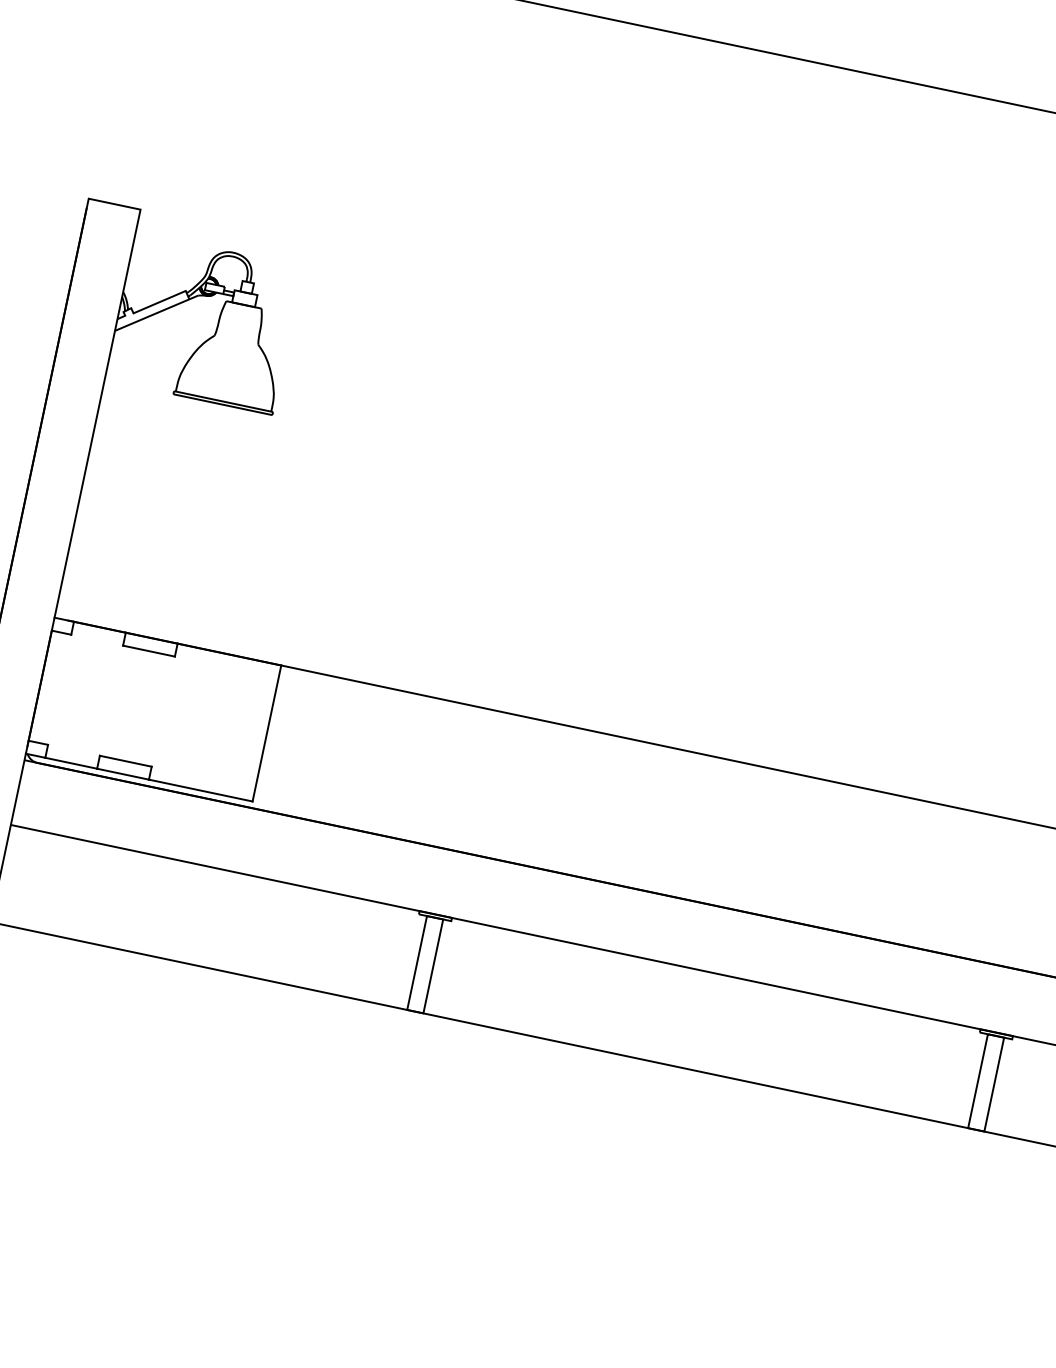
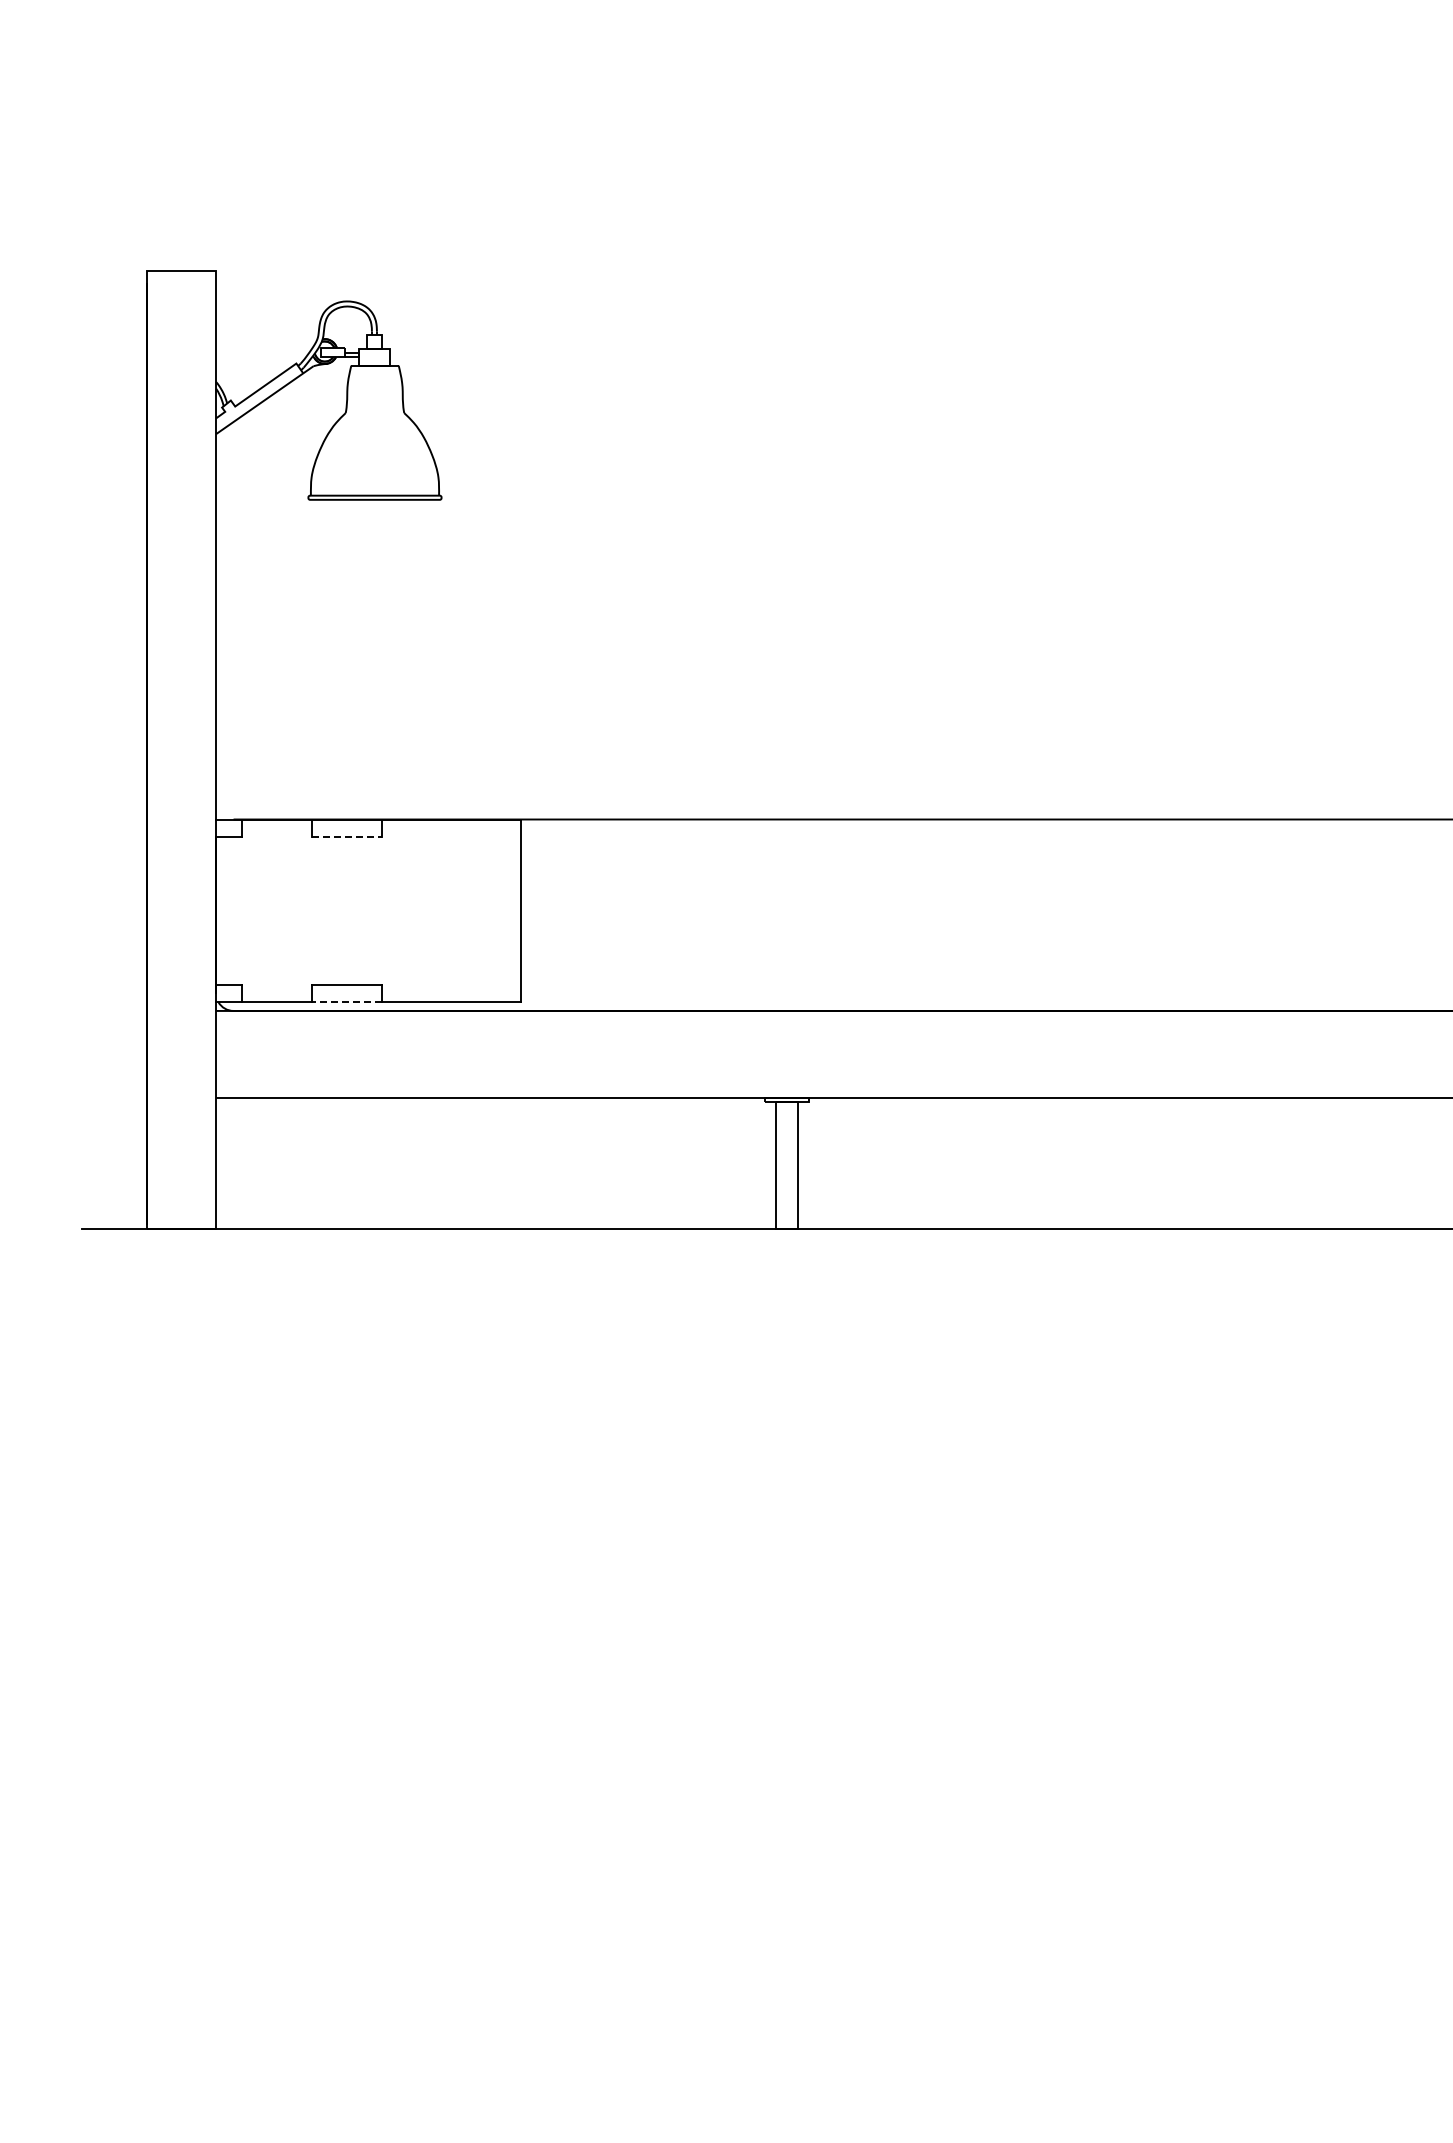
line: (148, 650) -> (346, 836), solid -> dashed
line: (122, 774) -> (346, 1002), solid -> dashed

